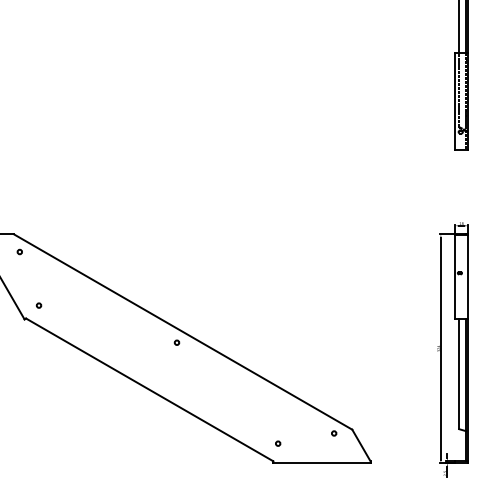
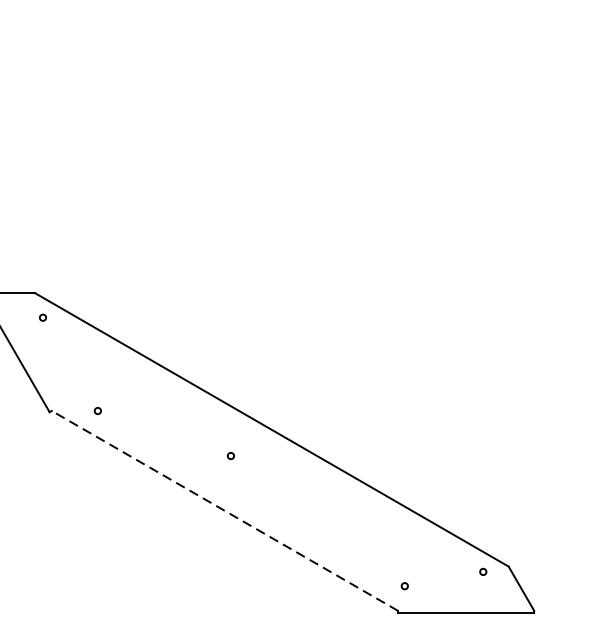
circle: (38, 305) -> (97, 410), moved
circle: (176, 342) -> (230, 455), moved
line: (149, 389) -> (224, 510), solid -> dashed

